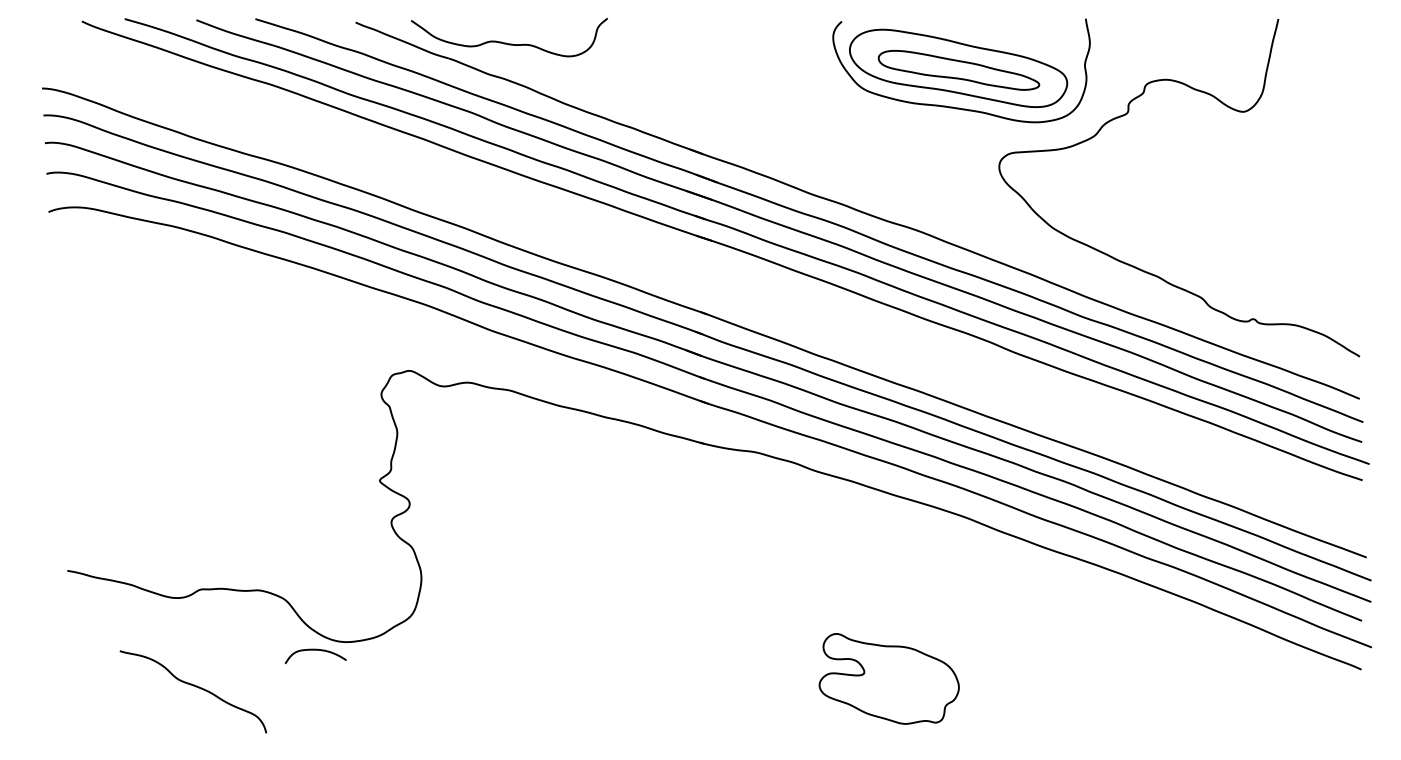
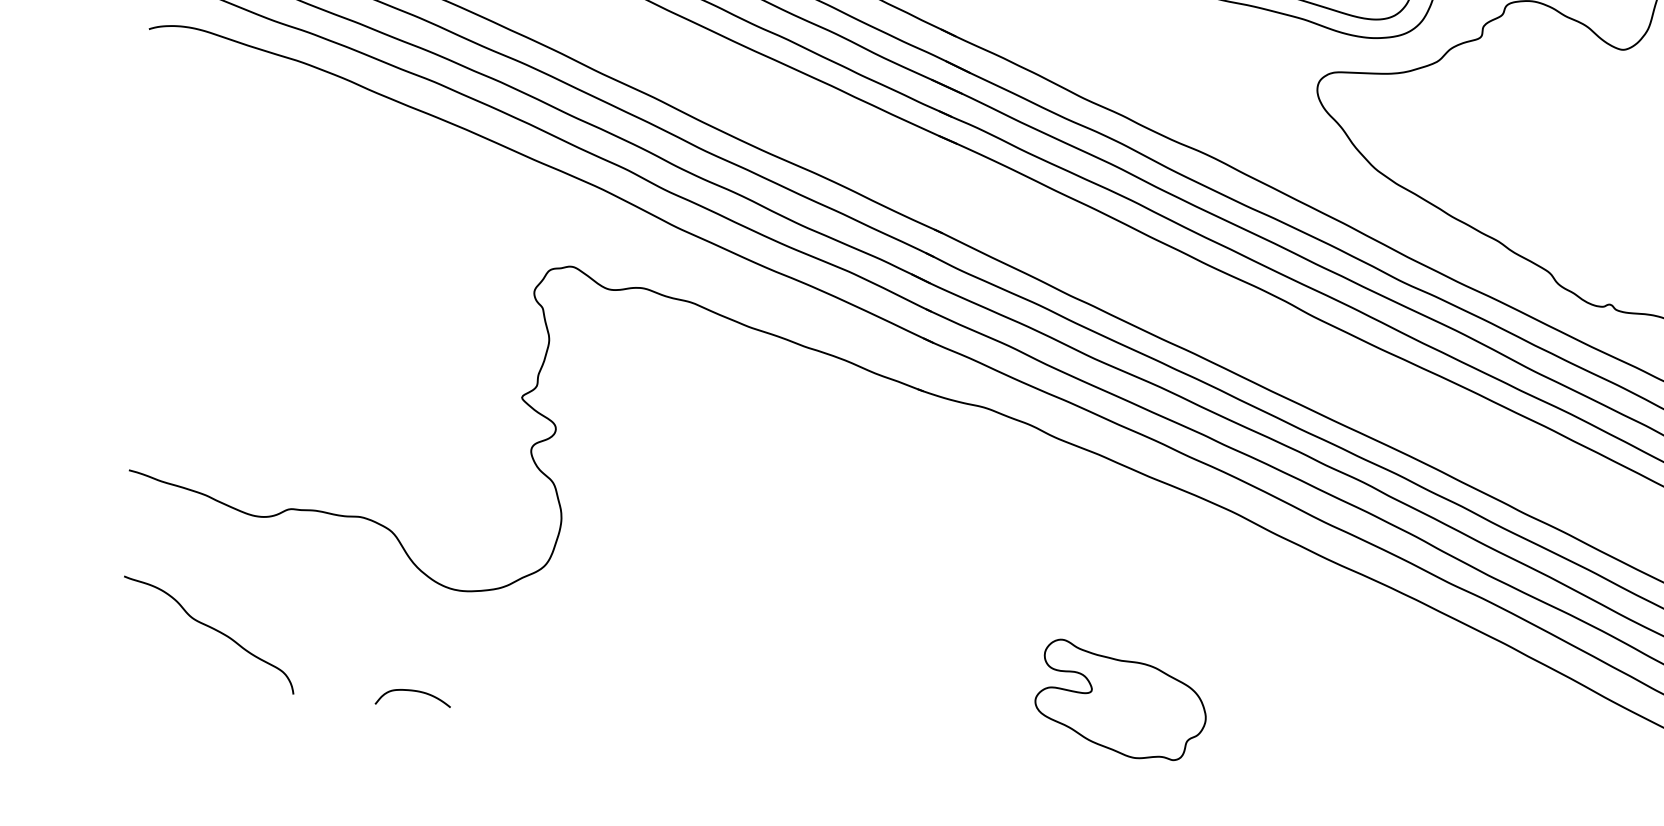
curve: (315, 650) -> (413, 691), moved
curve: (195, 687) -> (212, 629), moved

